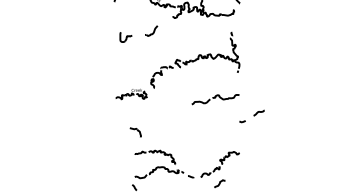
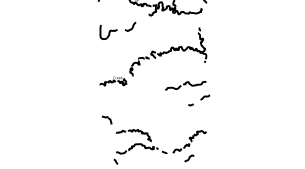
part: (125, 36) -> (108, 31), size x1.67
part: (252, 116) -> (199, 100), moved
part: (135, 131) -> (106, 119), moved

